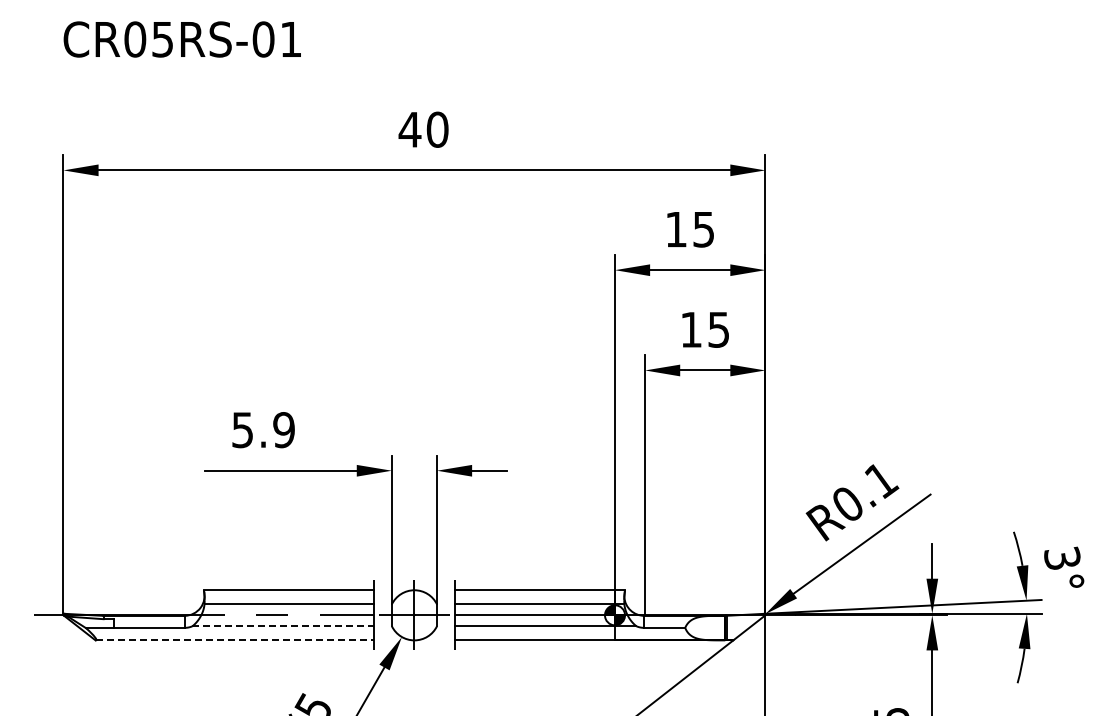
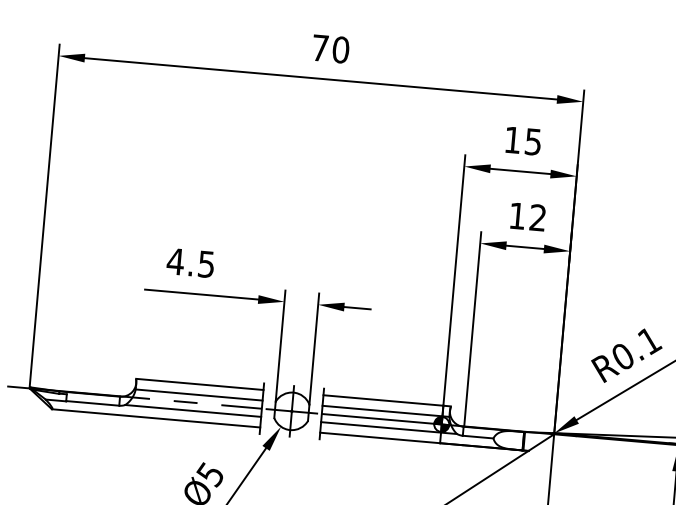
text: (409, 129) -> (319, 47), 40 -> 70
text: (718, 329) -> (537, 217), 15 -> 12
text: (262, 430) -> (190, 263), 5.9 -> 4.5
line: (283, 626) -> (193, 411), dashed -> solid
line: (235, 640) -> (156, 418), dashed -> solid

